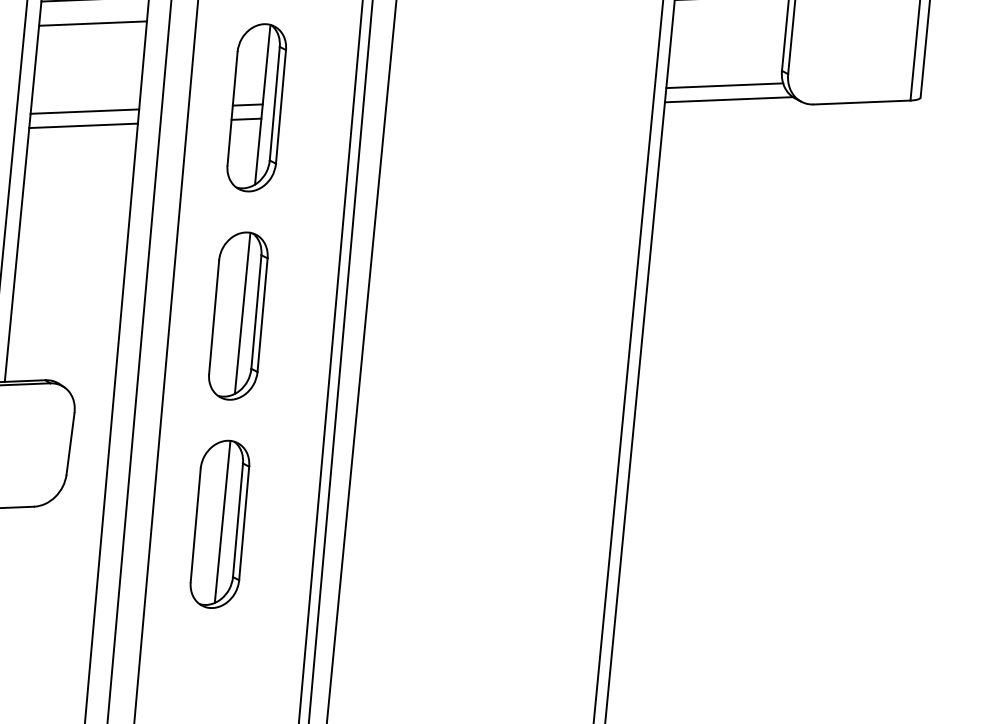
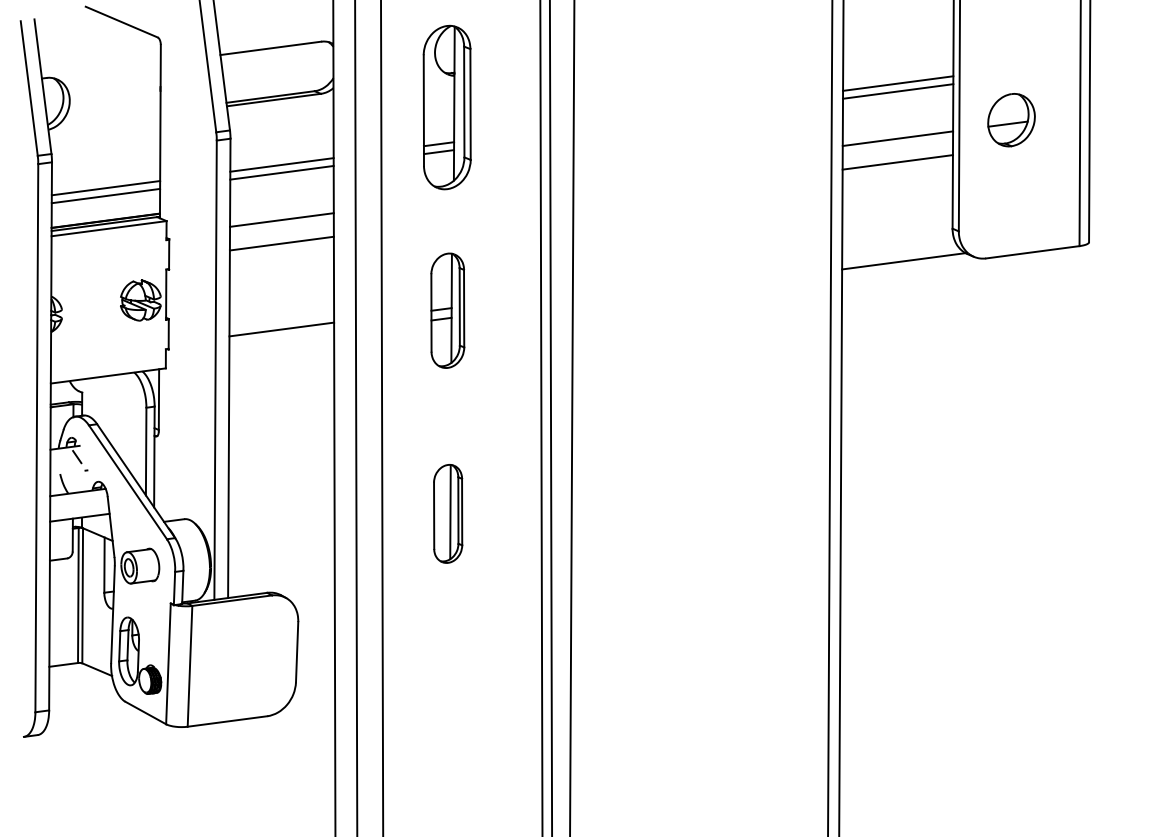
line: (724, 85) -> (898, 247), removed
part: (256, 107) -> (447, 310), size x0.7
line: (83, 125) -> (281, 343), removed
part: (237, 315) -> (447, 513), size x0.6
part: (219, 523) -> (448, 716), removed

